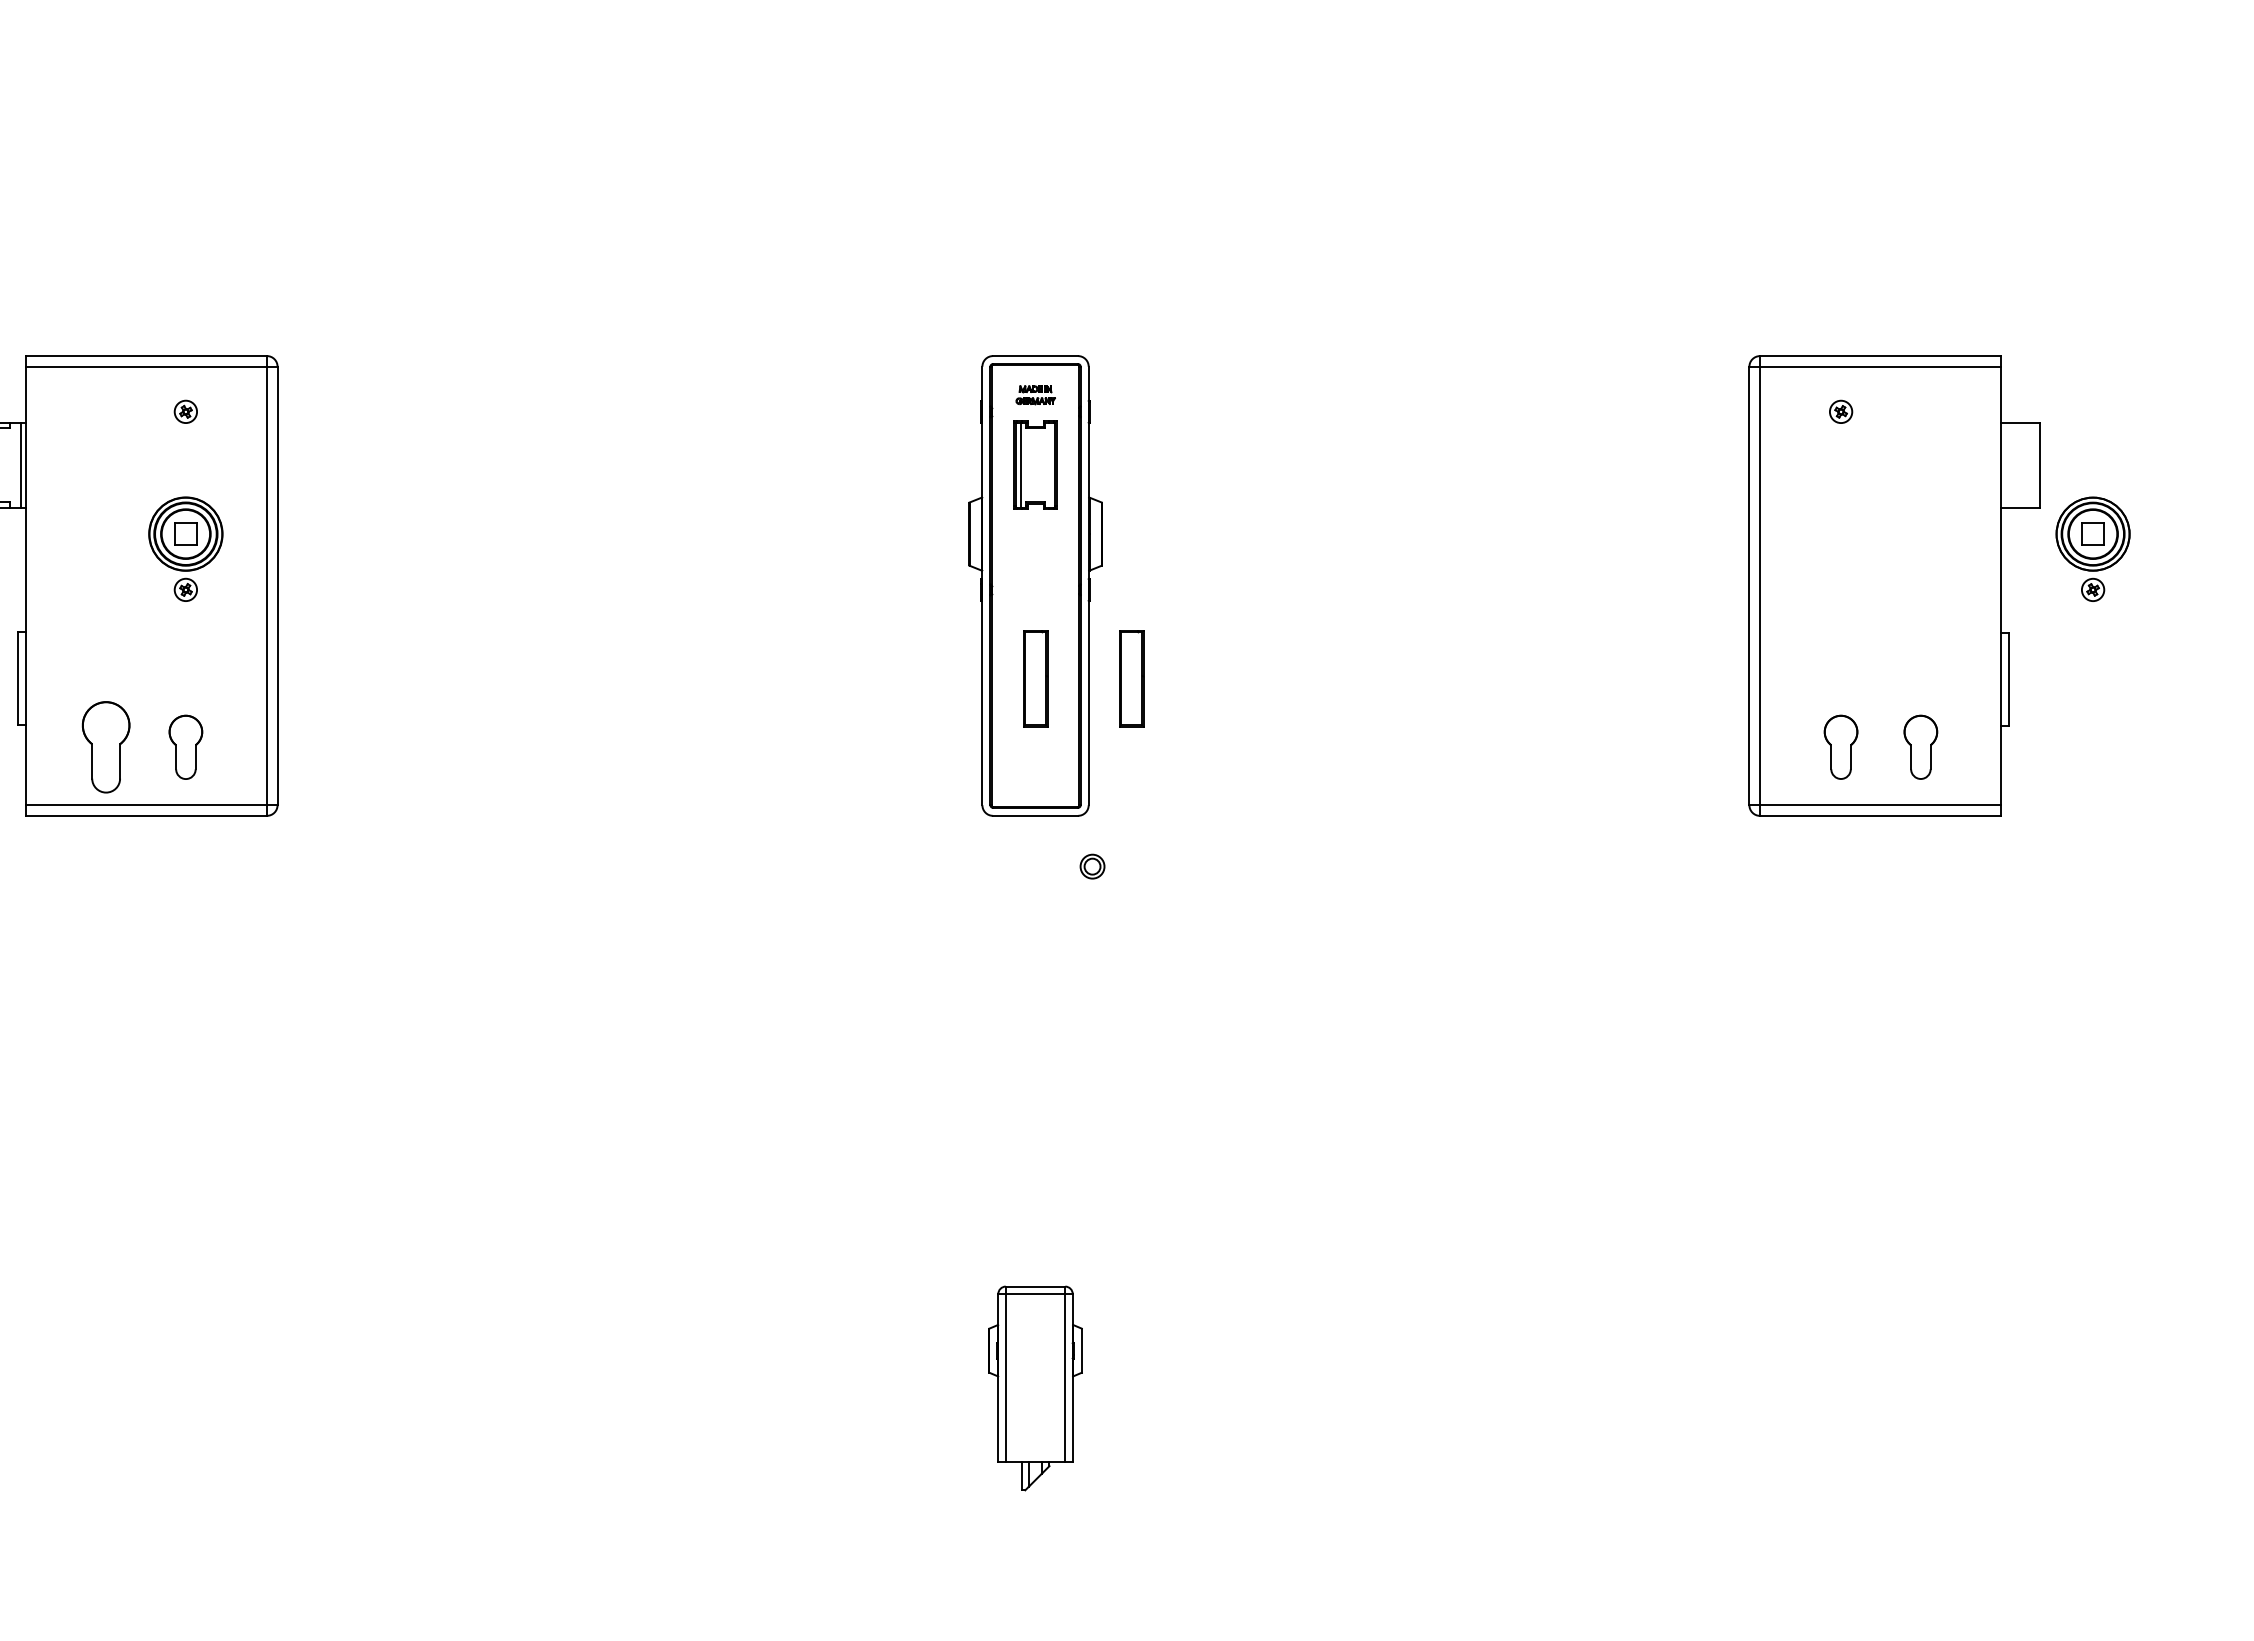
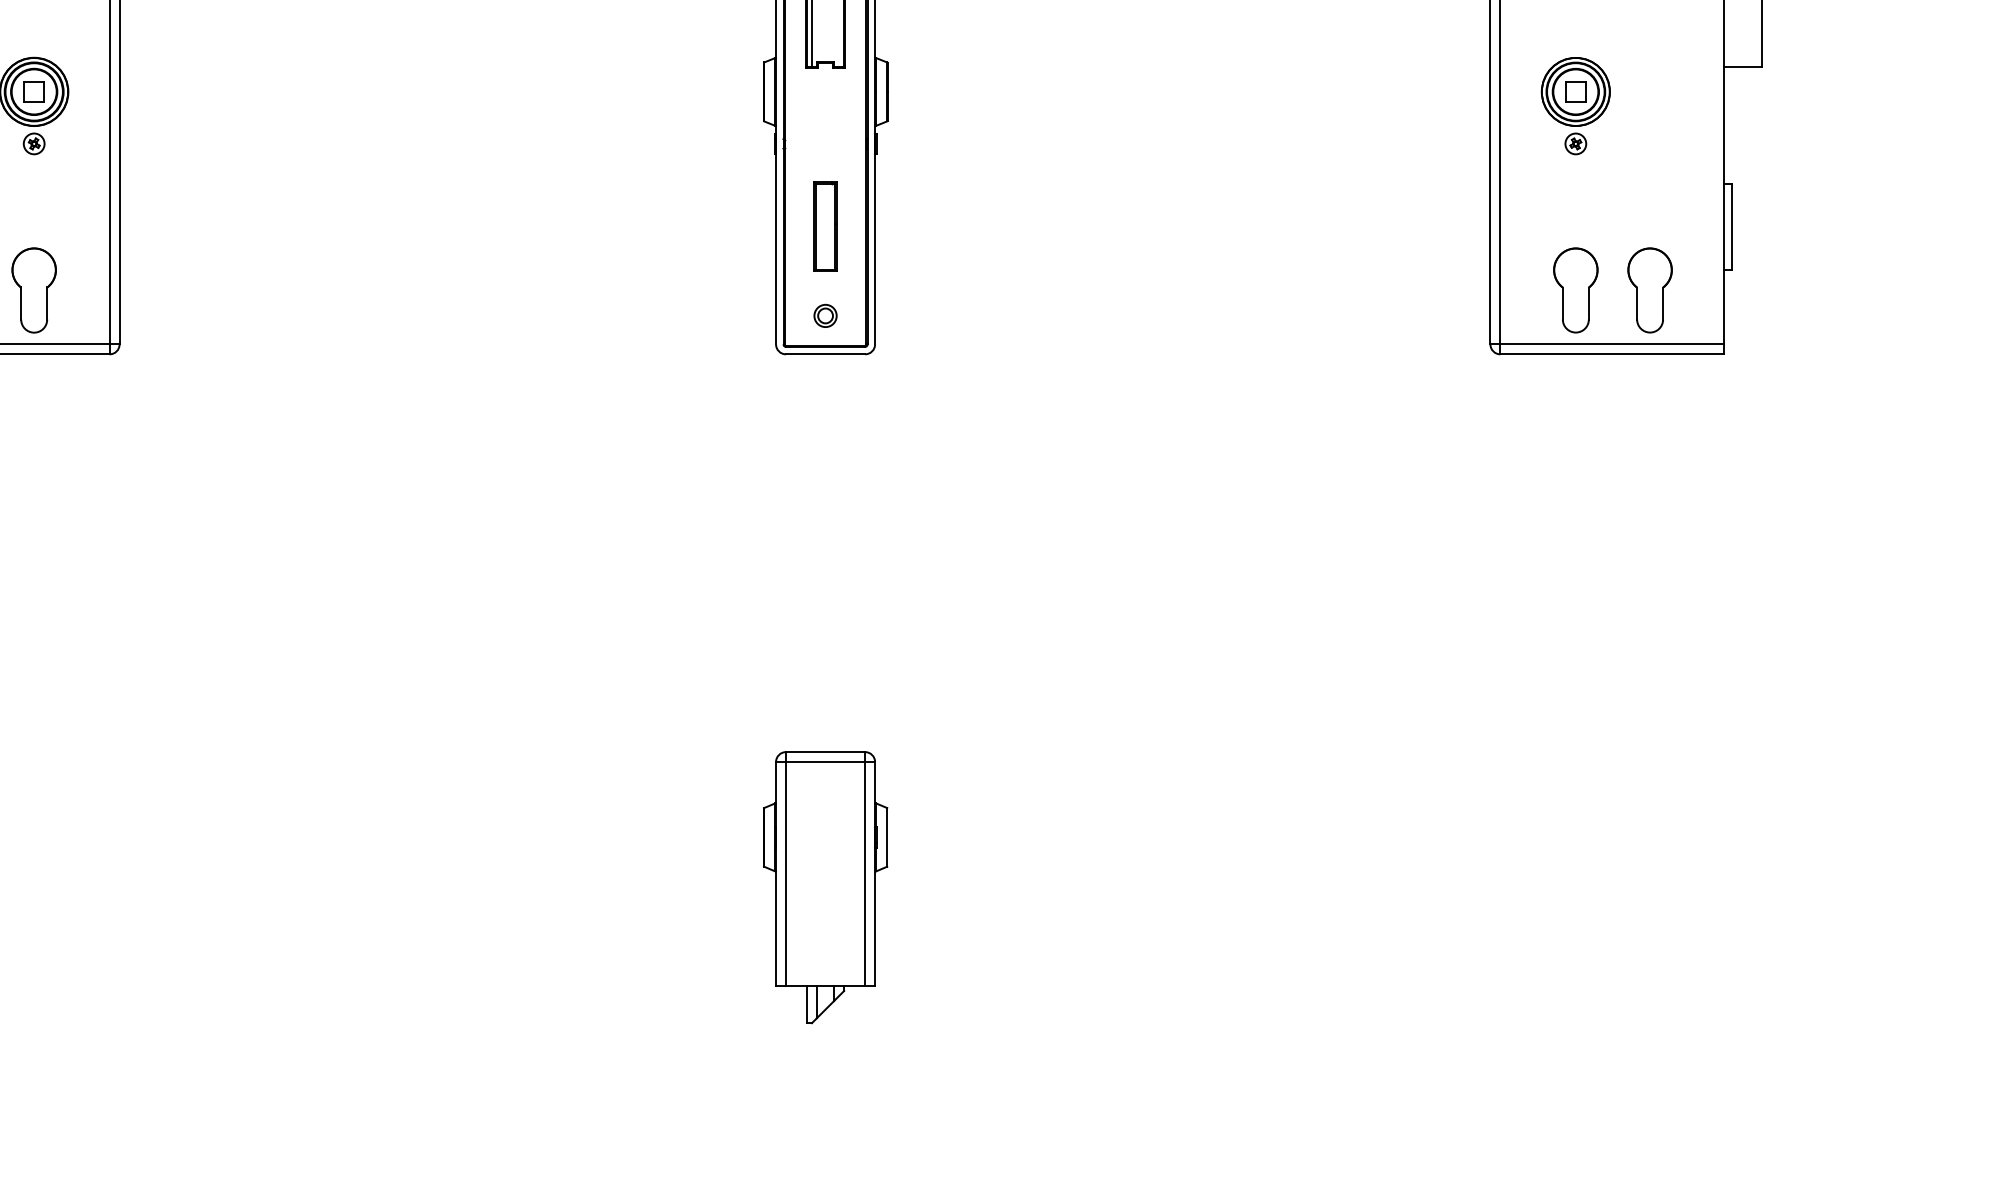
part: (2092, 548) -> (1575, 105), moved
part: (1131, 678) -> (914, 226), removed
part: (185, 747) -> (33, 290), size x1.43
part: (1840, 747) -> (1575, 290), size x1.43
part: (1920, 747) -> (1649, 290), size x1.43
part: (1092, 866) -> (825, 315), moved
part: (1035, 1388) -> (825, 887), size x1.43

